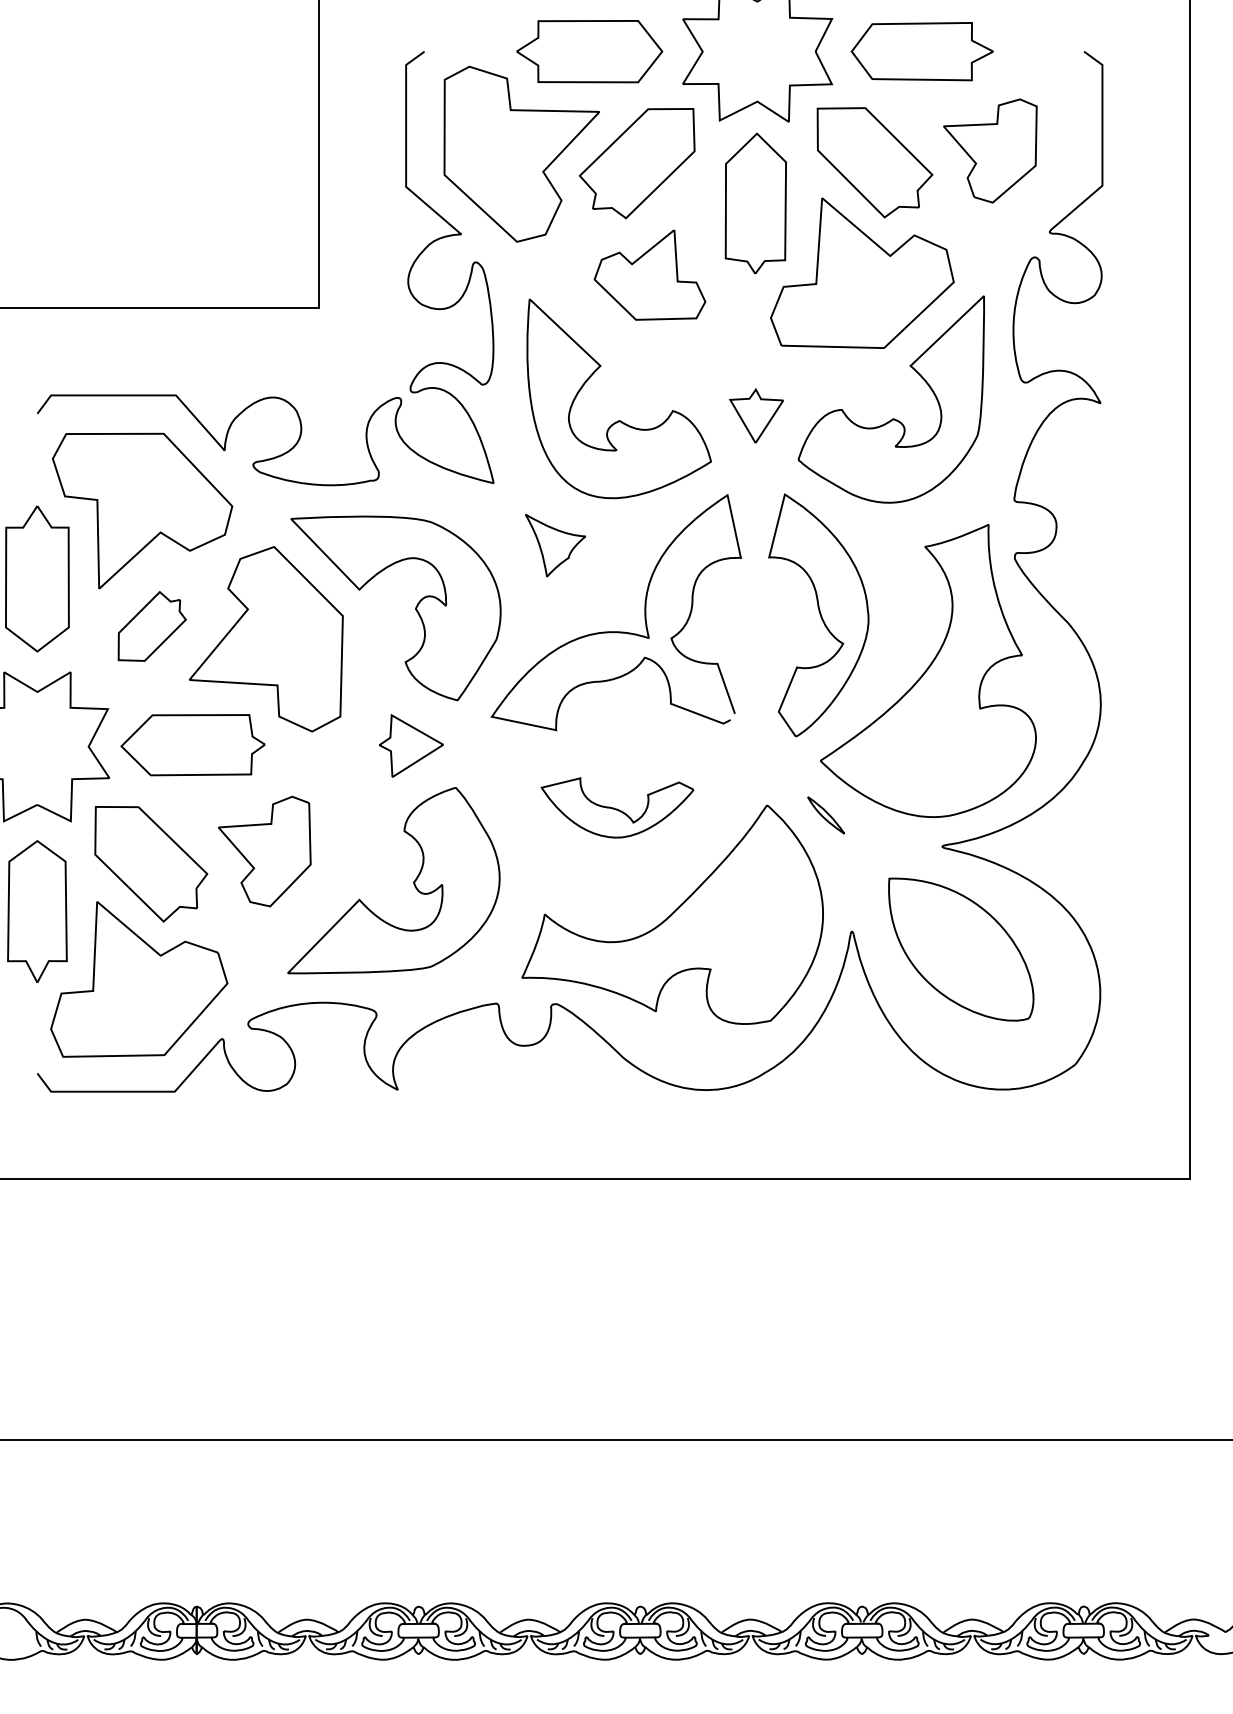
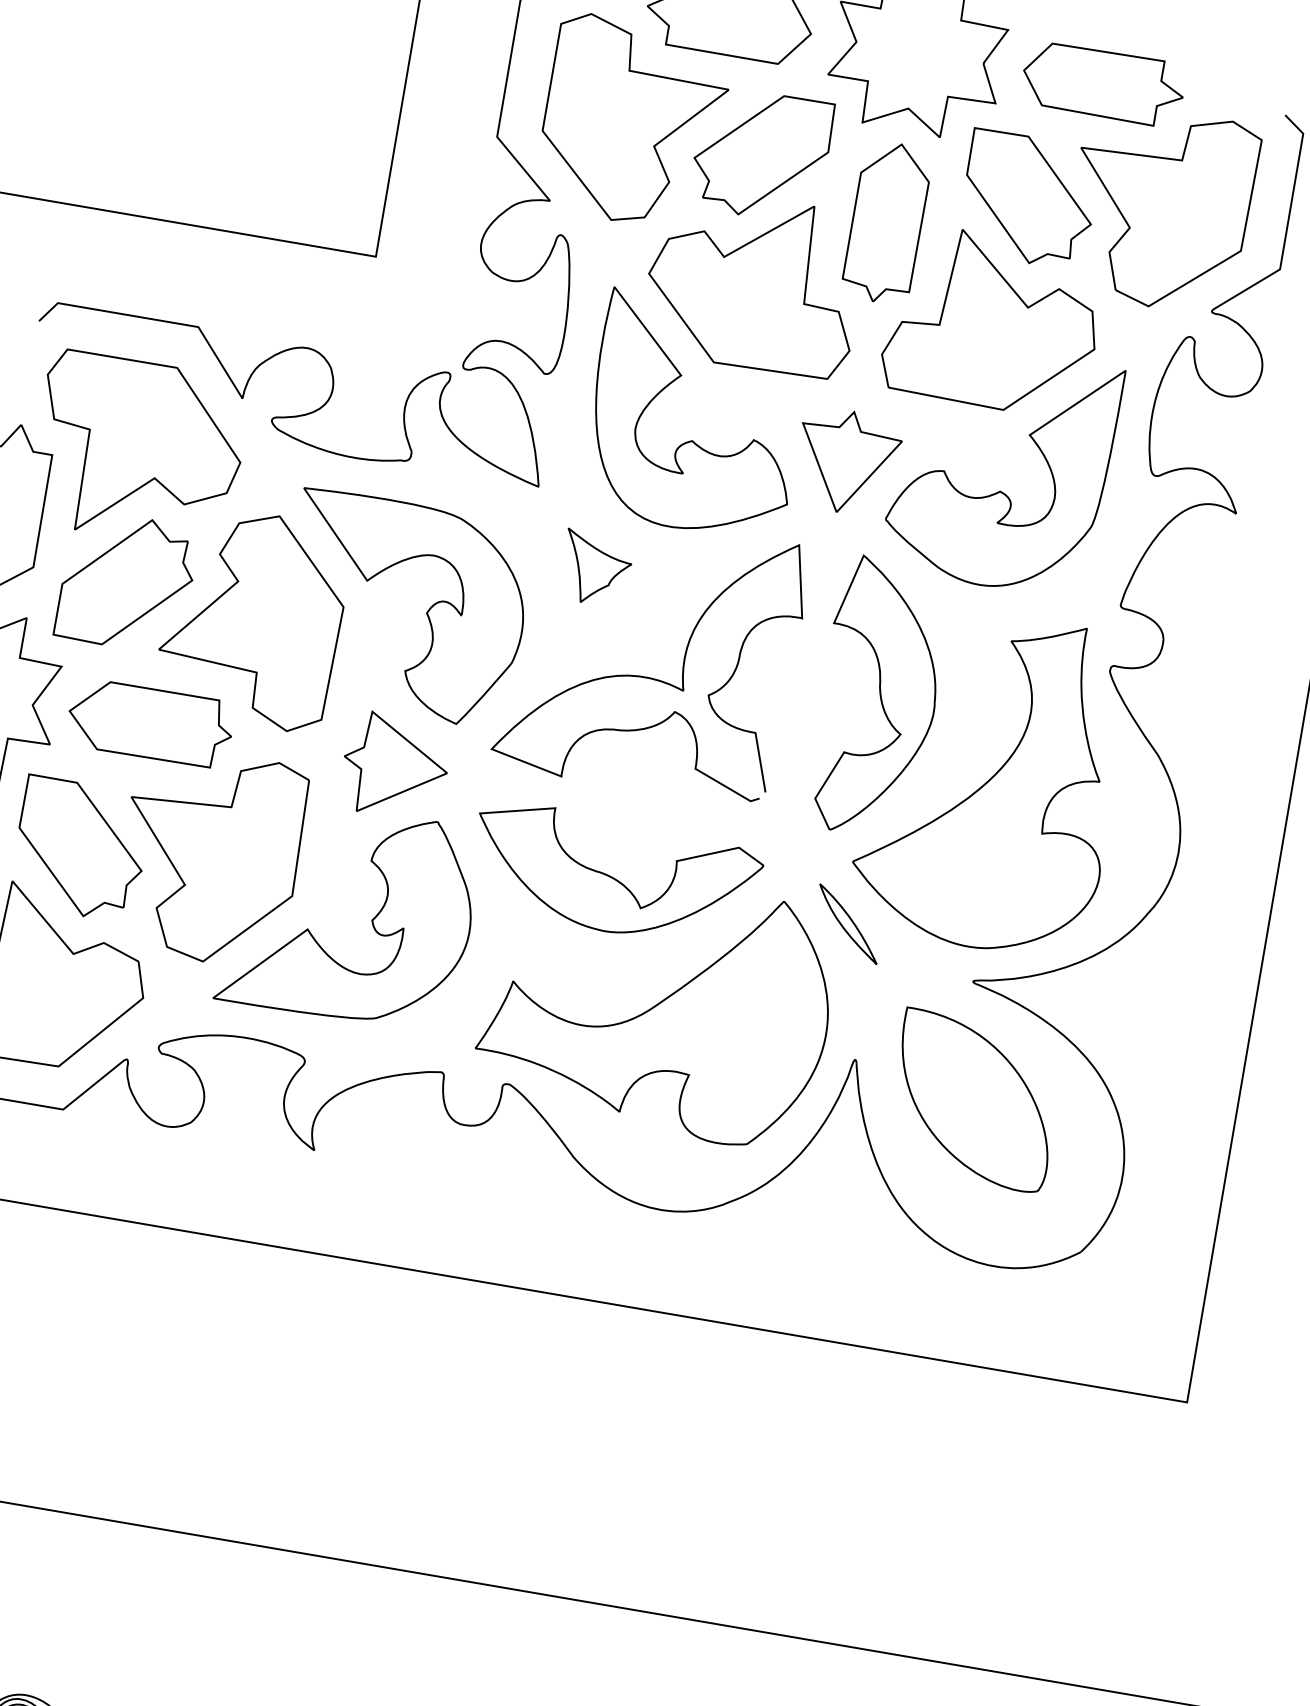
part: (990, 150) -> (1161, 208), size x1.67
part: (649, 274) -> (753, 282), size x1.67
part: (756, 415) -> (847, 461), size x1.67
part: (152, 626) -> (127, 582), size x1.67
part: (411, 745) -> (395, 765), size x1.43
part: (617, 807) -> (615, 875), size x1.67
part: (826, 815) -> (848, 924), size x1.67
part: (264, 851) -> (210, 856), size x1.67

